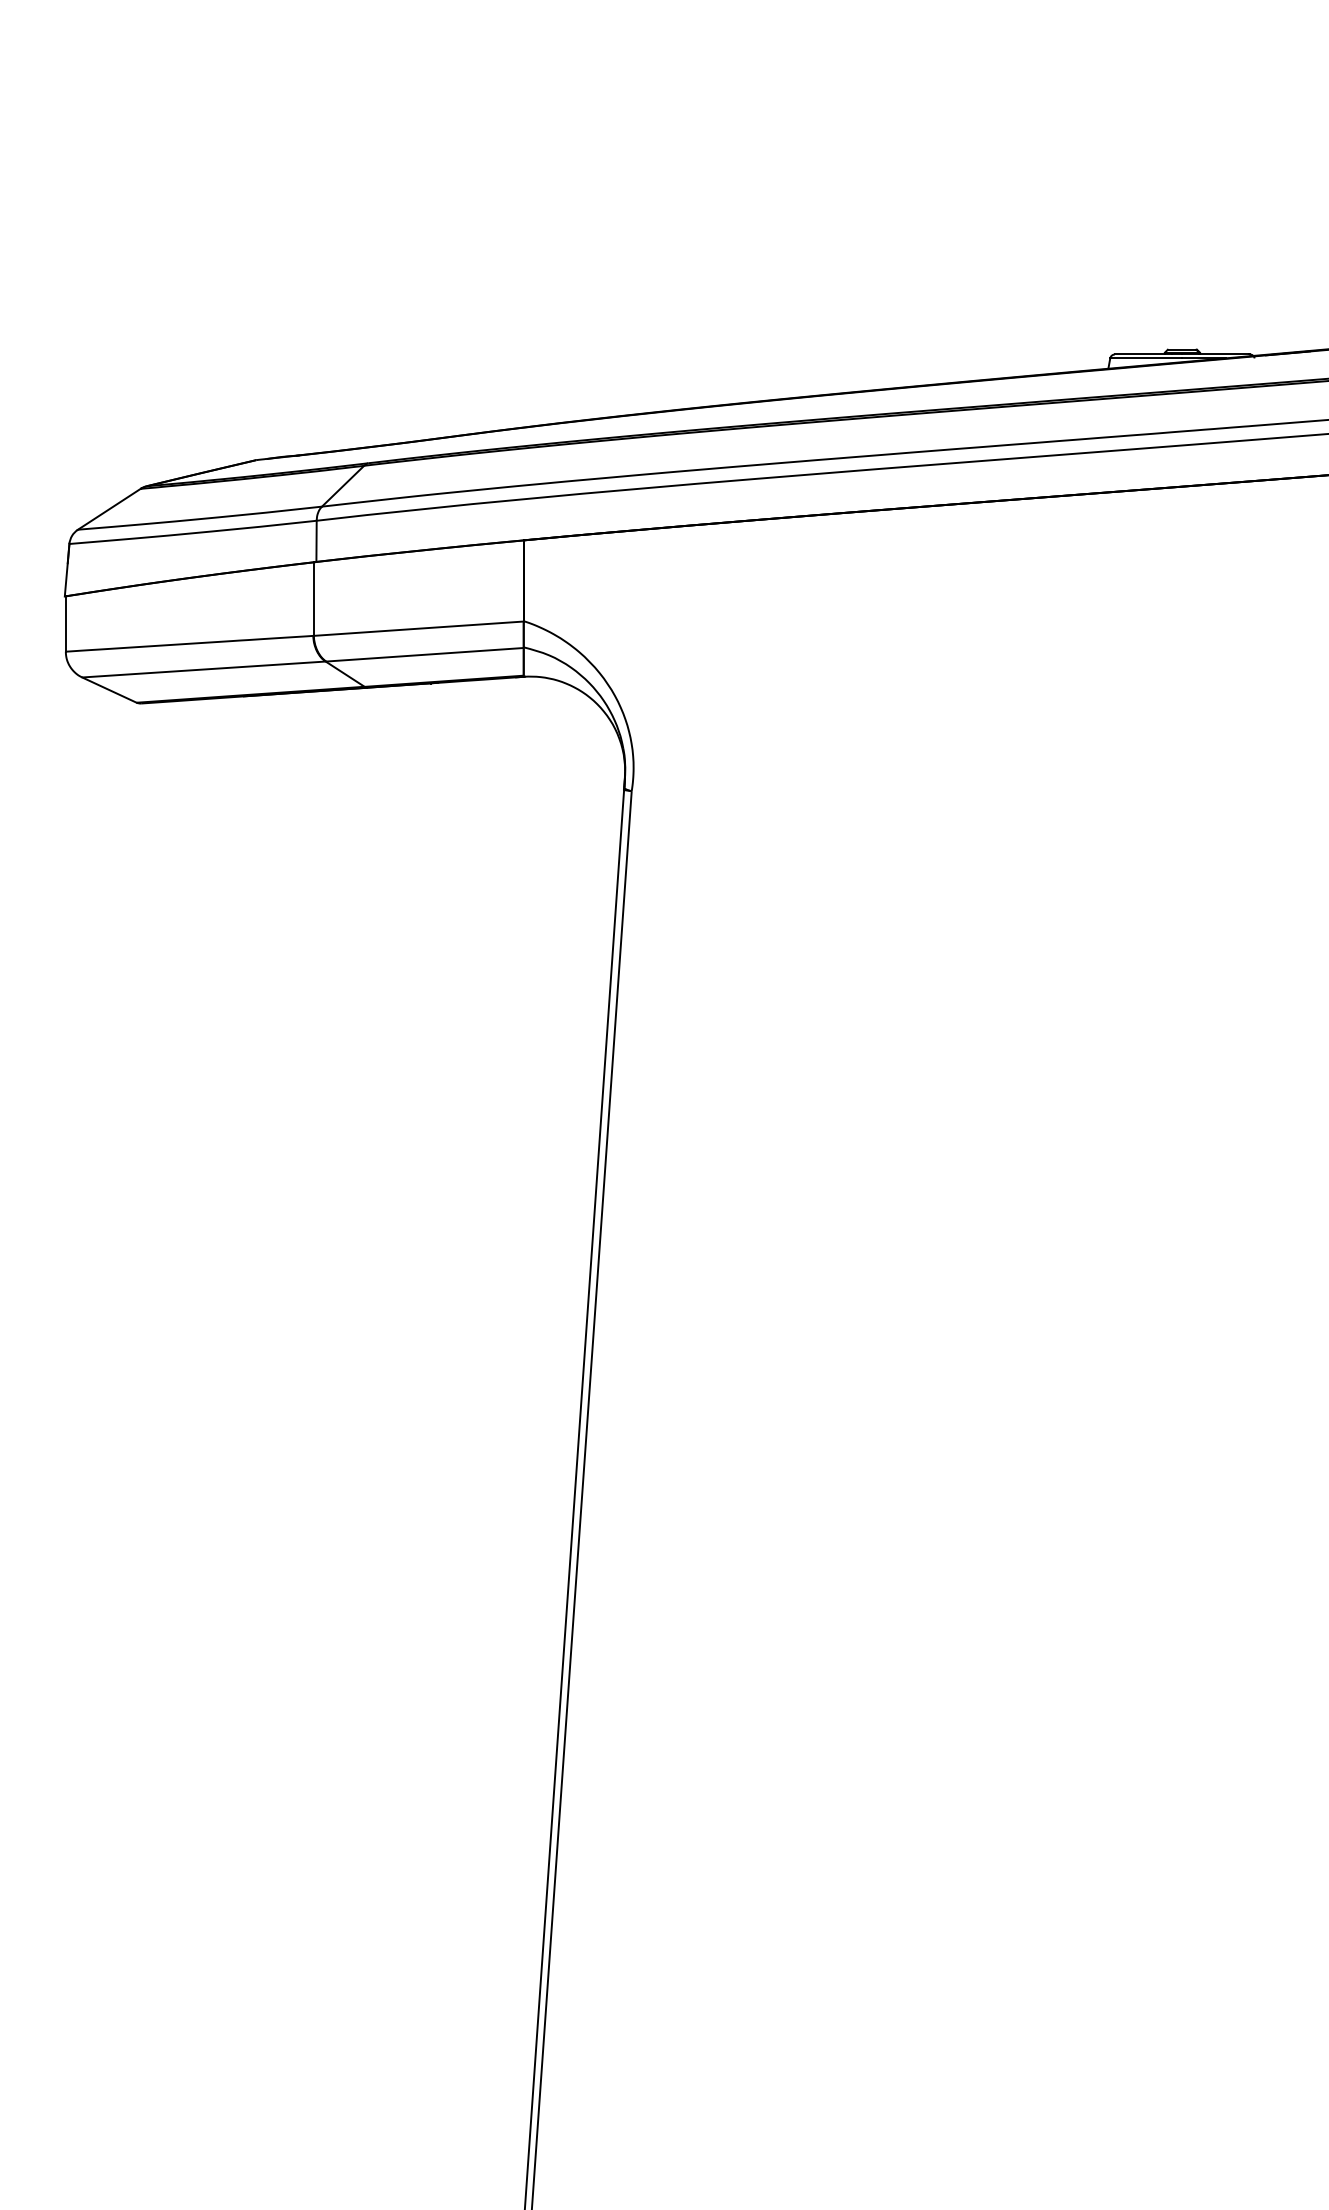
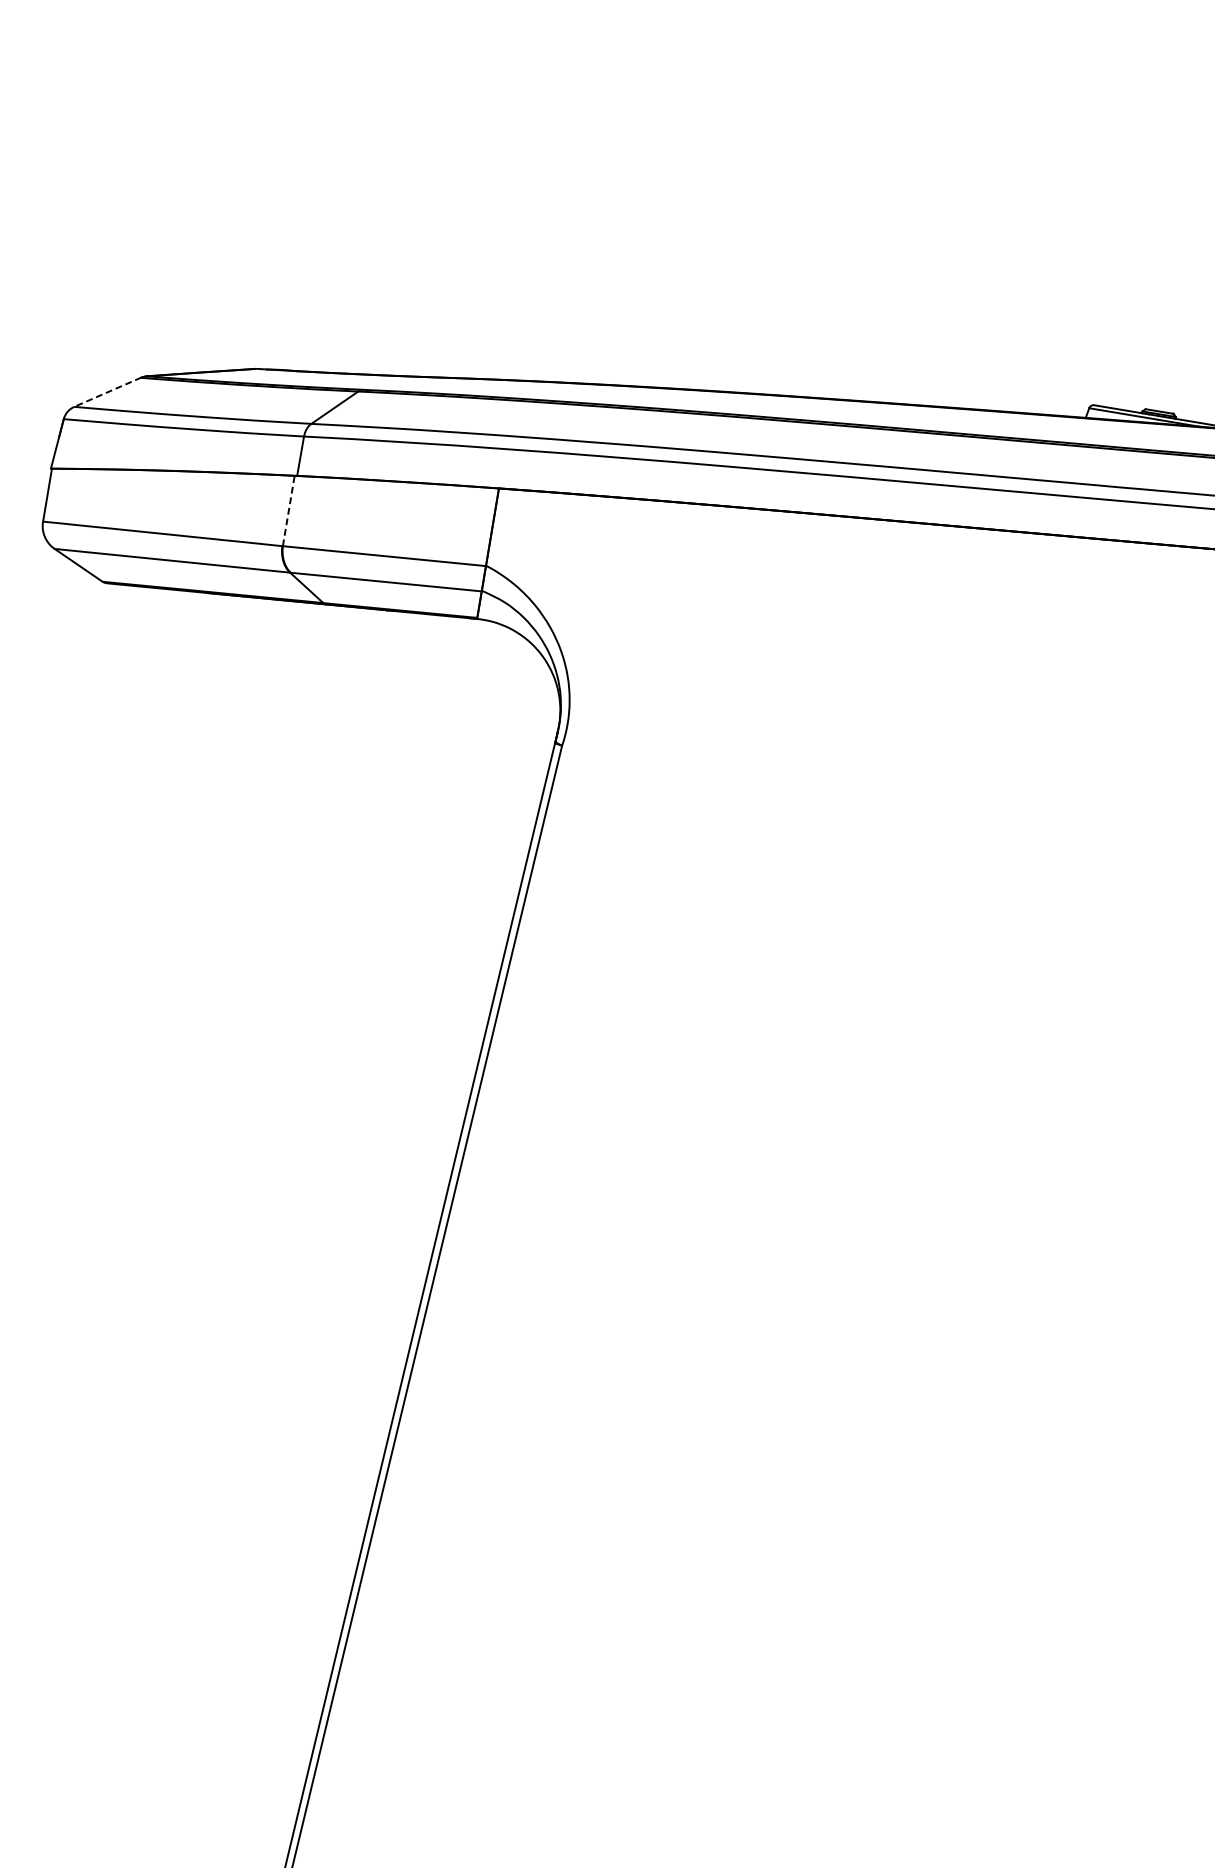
line: (109, 509) -> (107, 392), solid -> dashed
line: (313, 599) -> (288, 511), solid -> dashed

